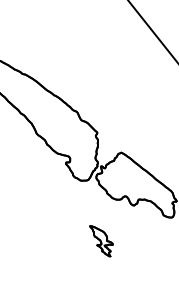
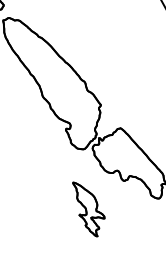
part: (101, 241) -> (87, 210), size x1.67

